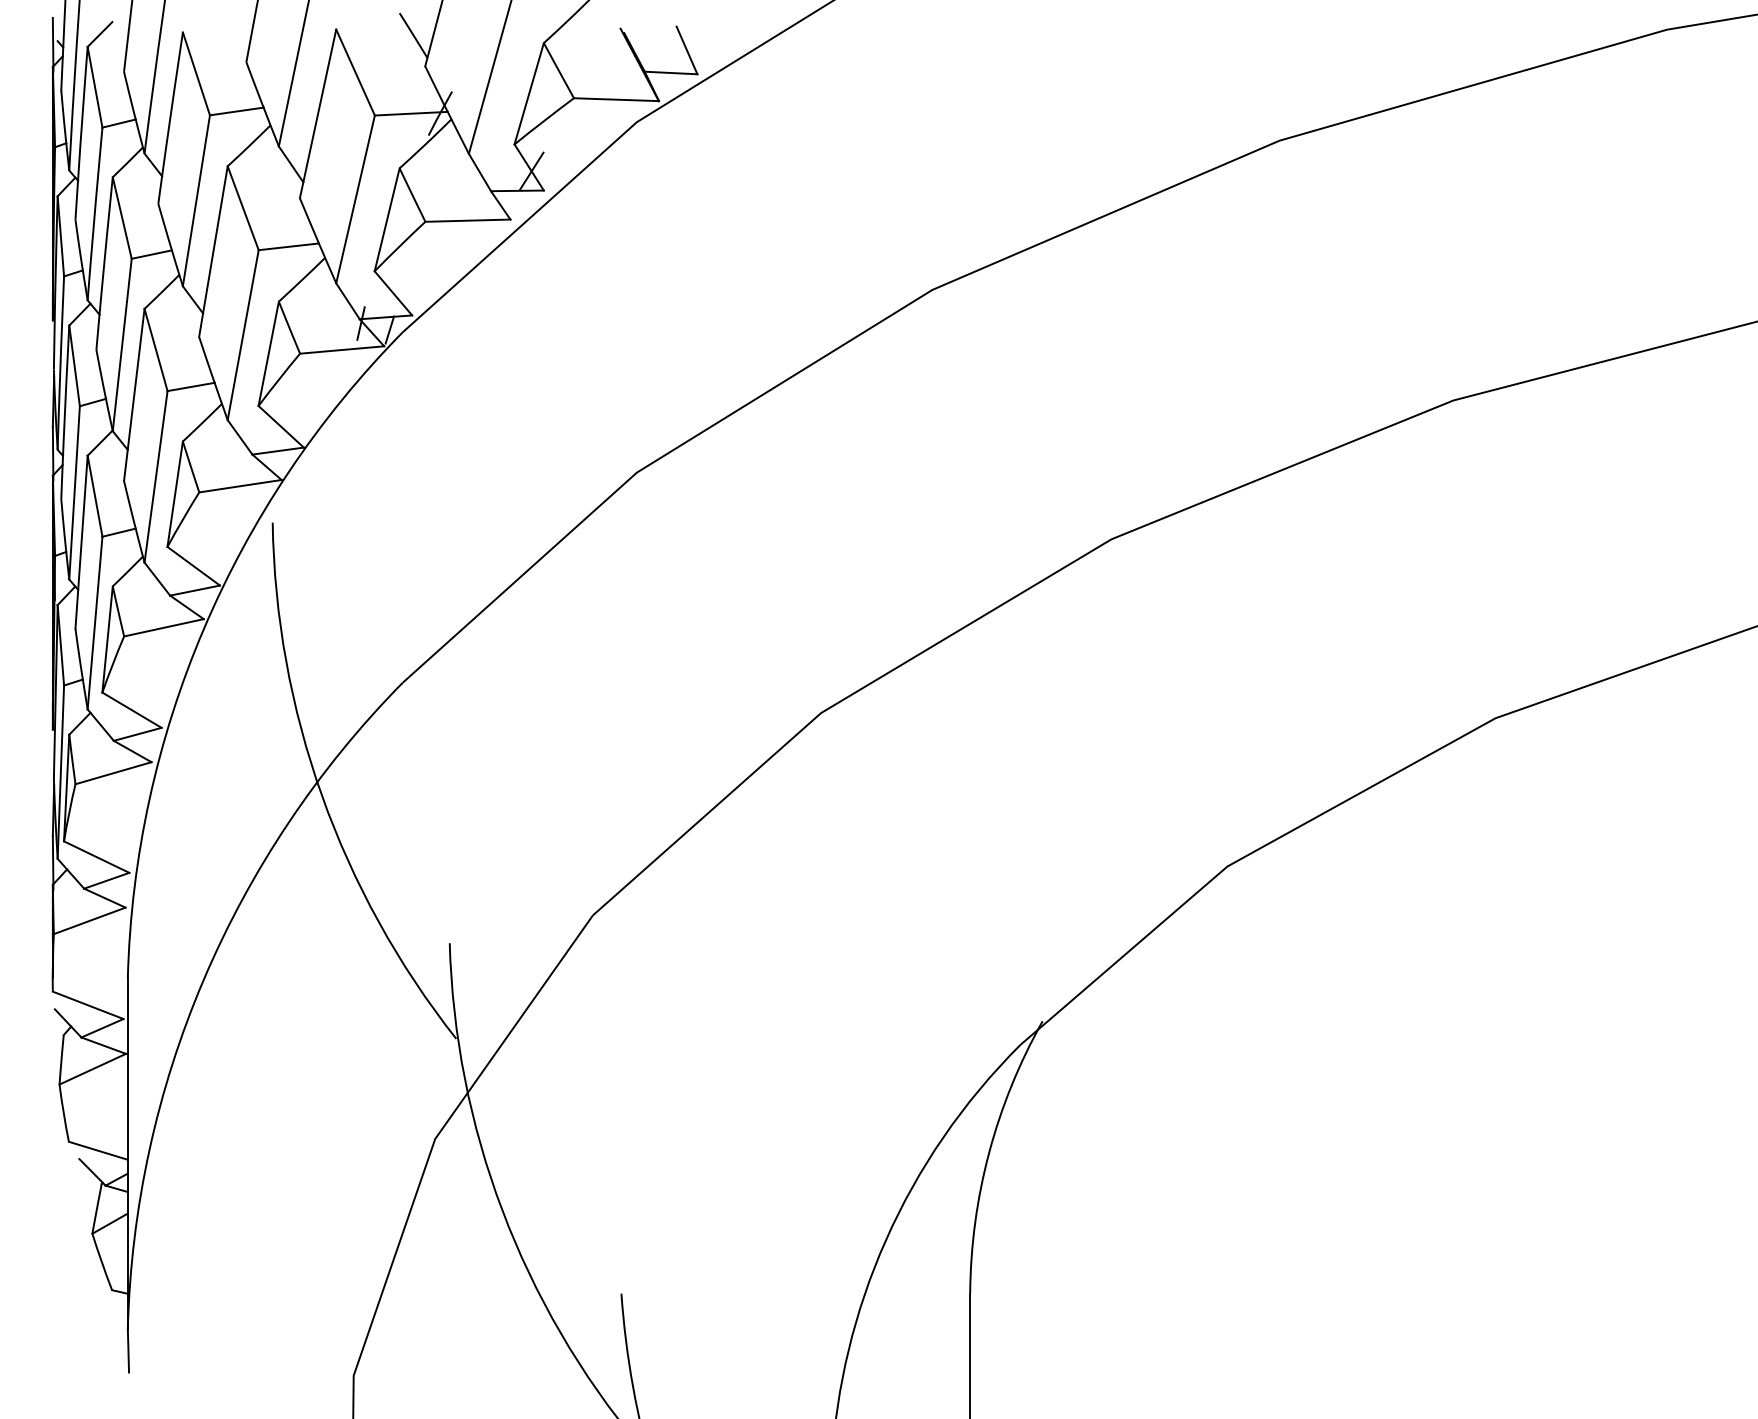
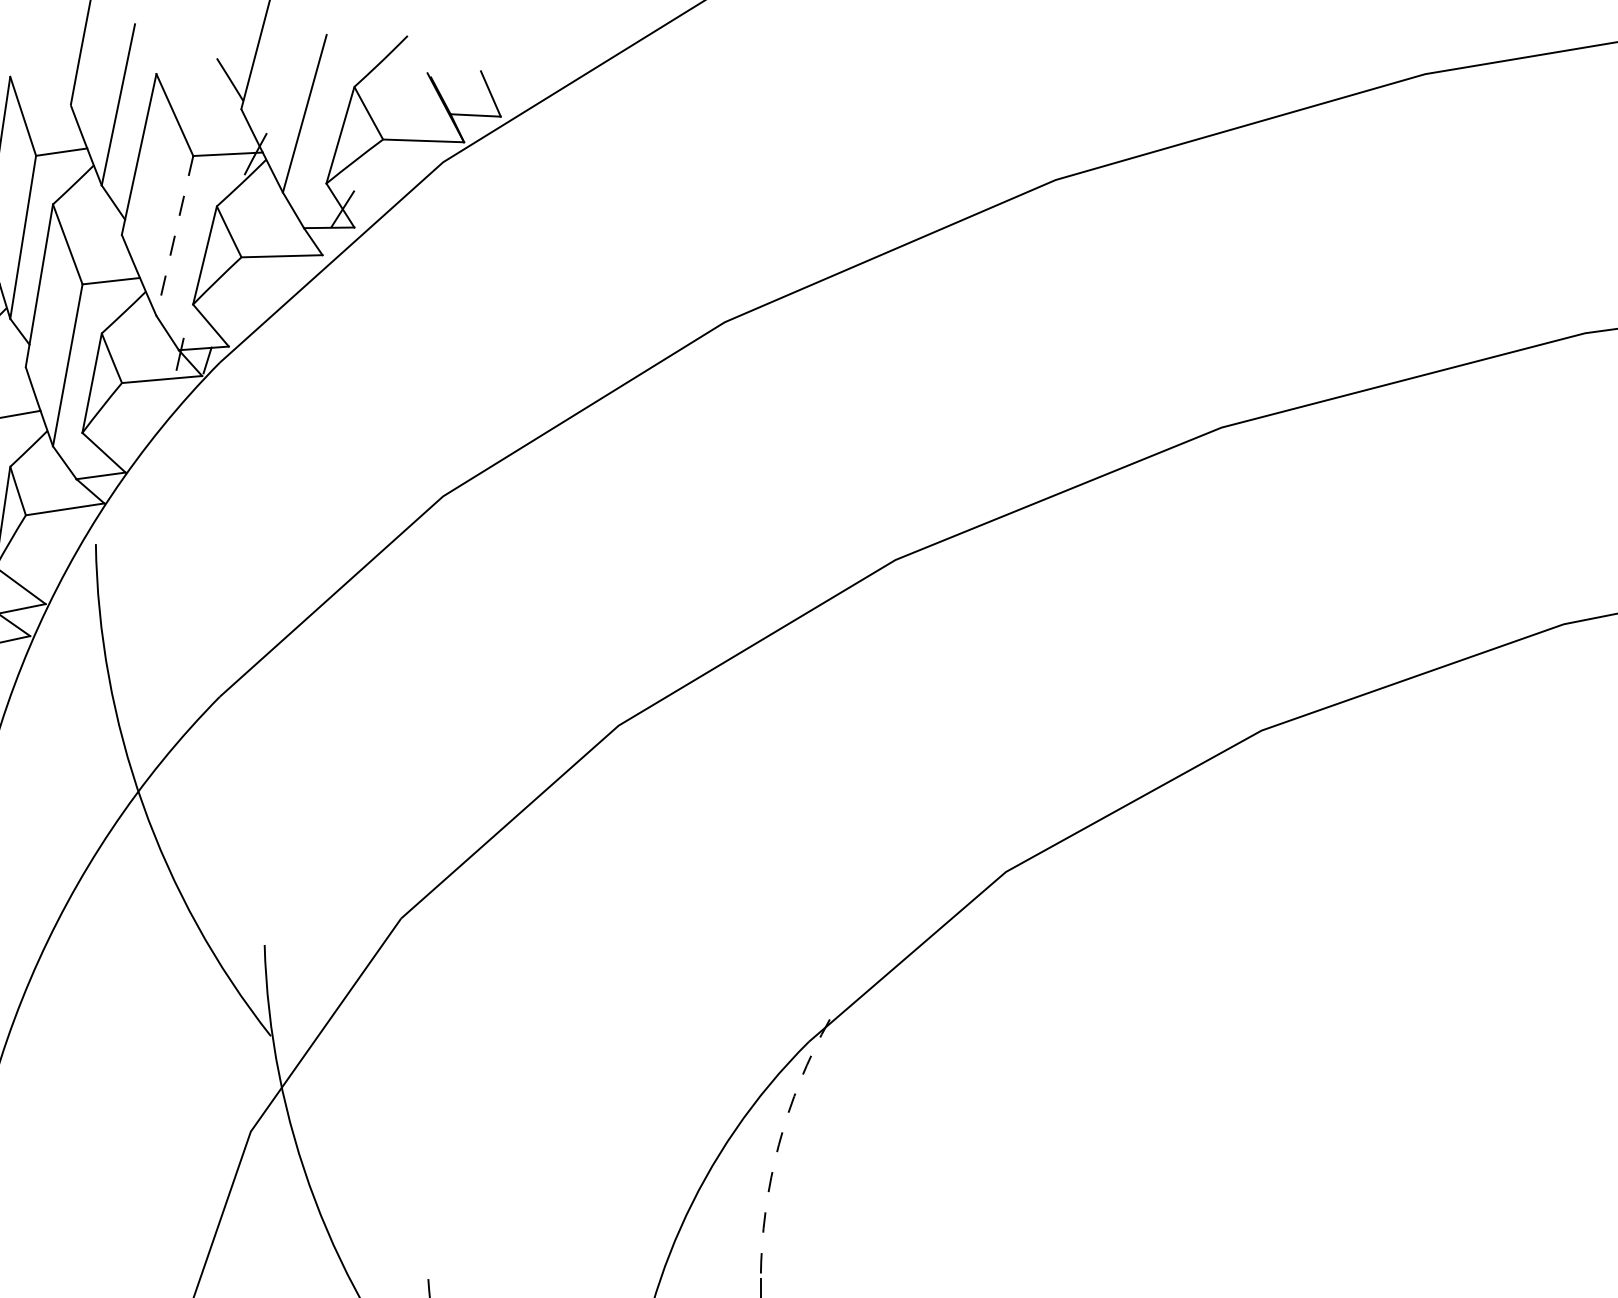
line: (355, 199) -> (174, 236), solid -> dashed
arc: (989, 1152) -> (779, 1144), solid -> dashed

